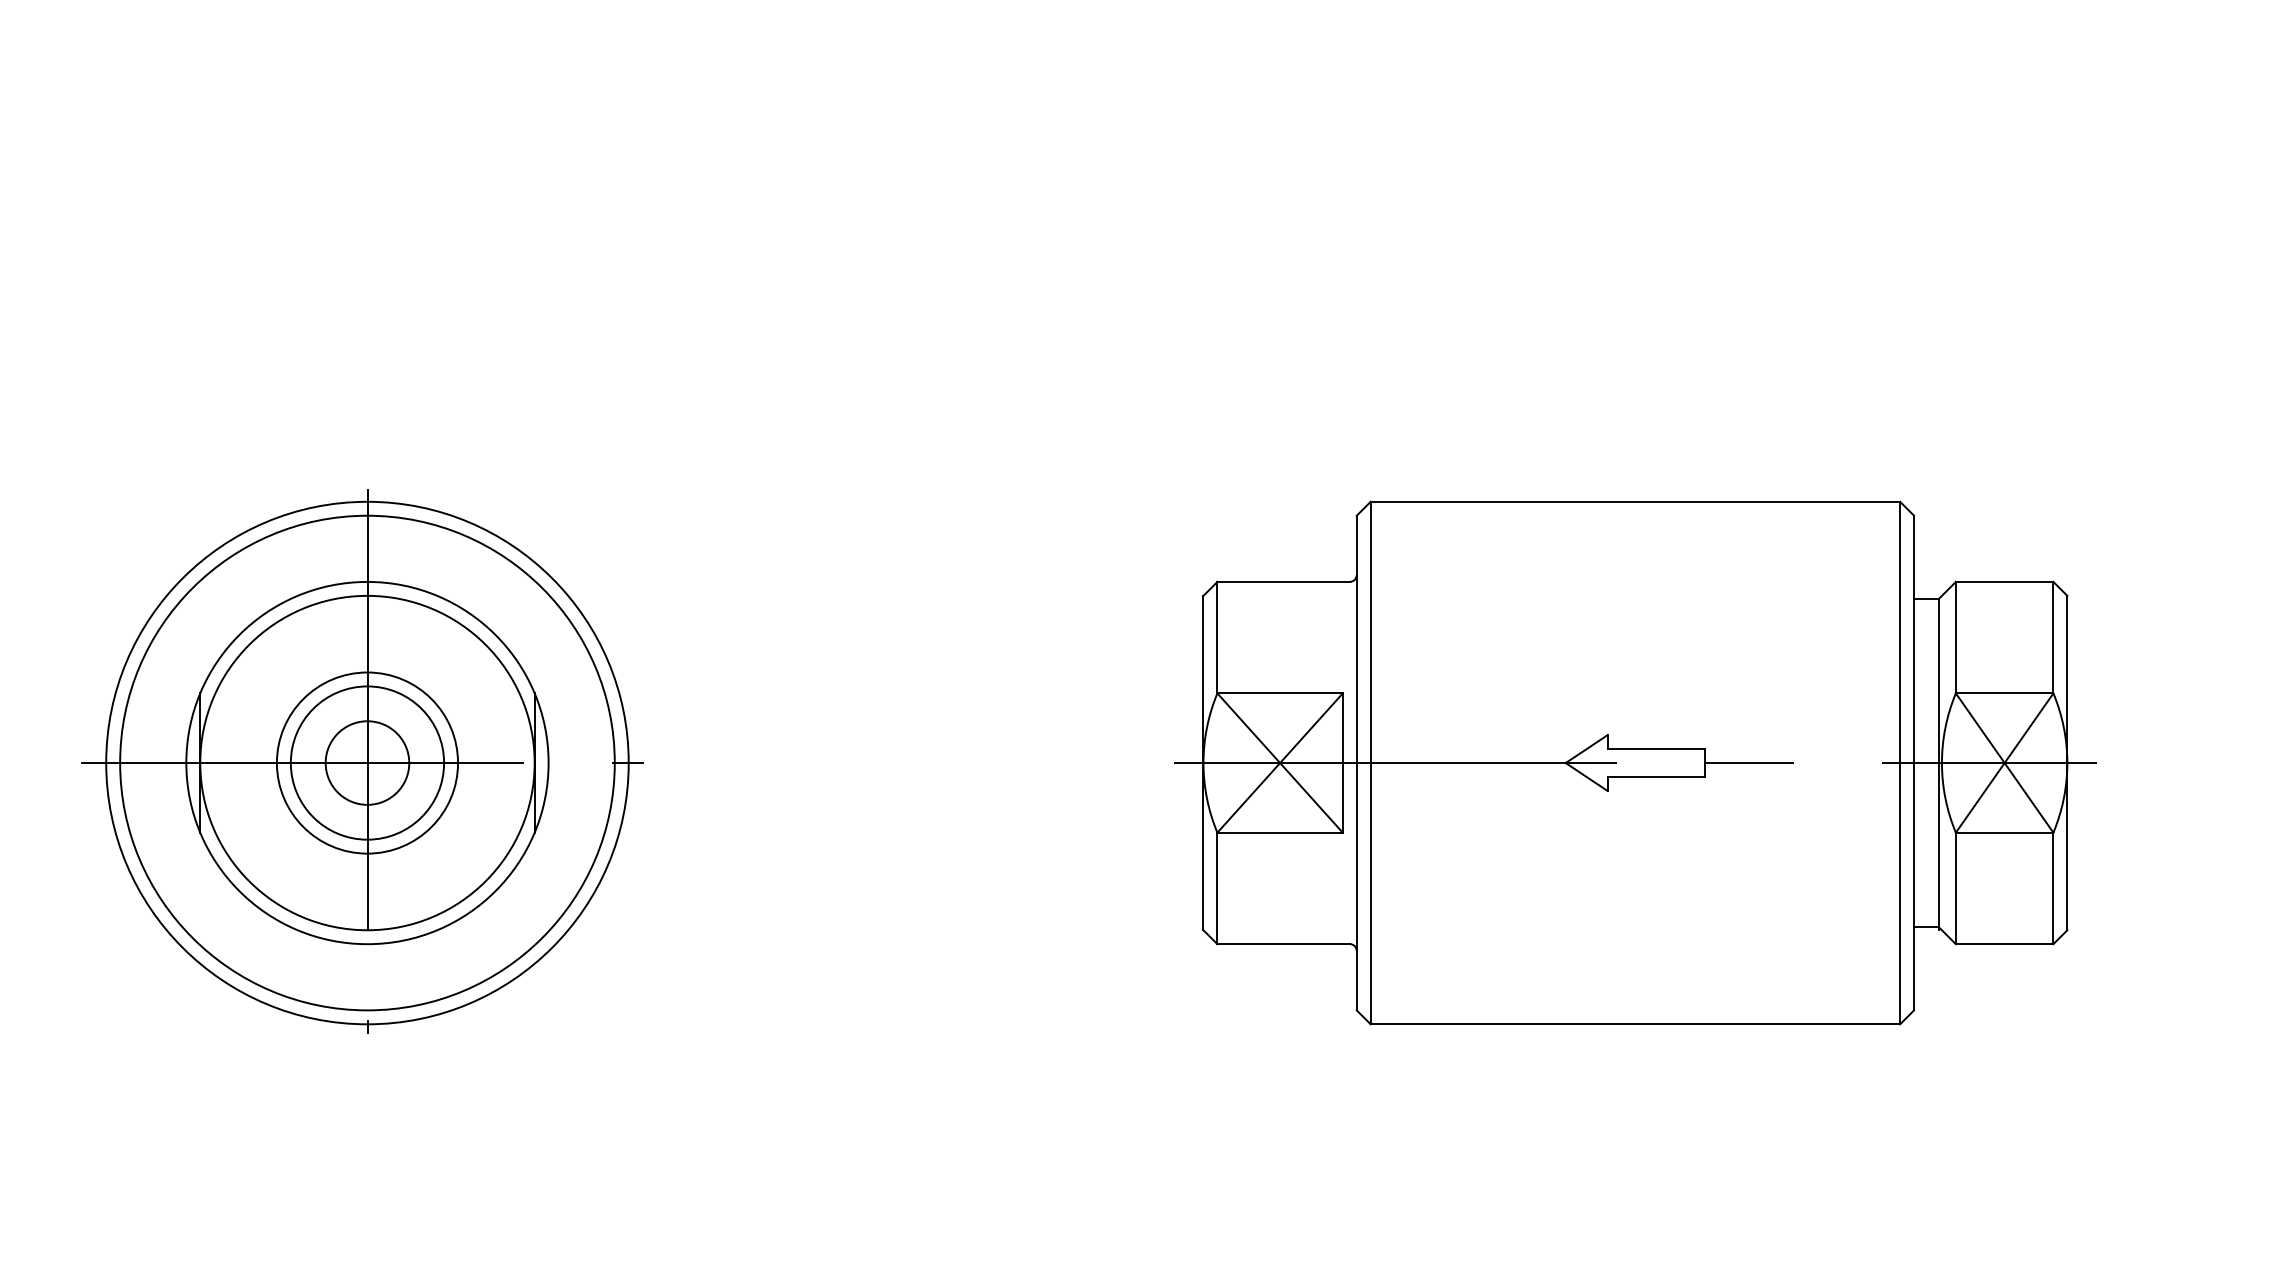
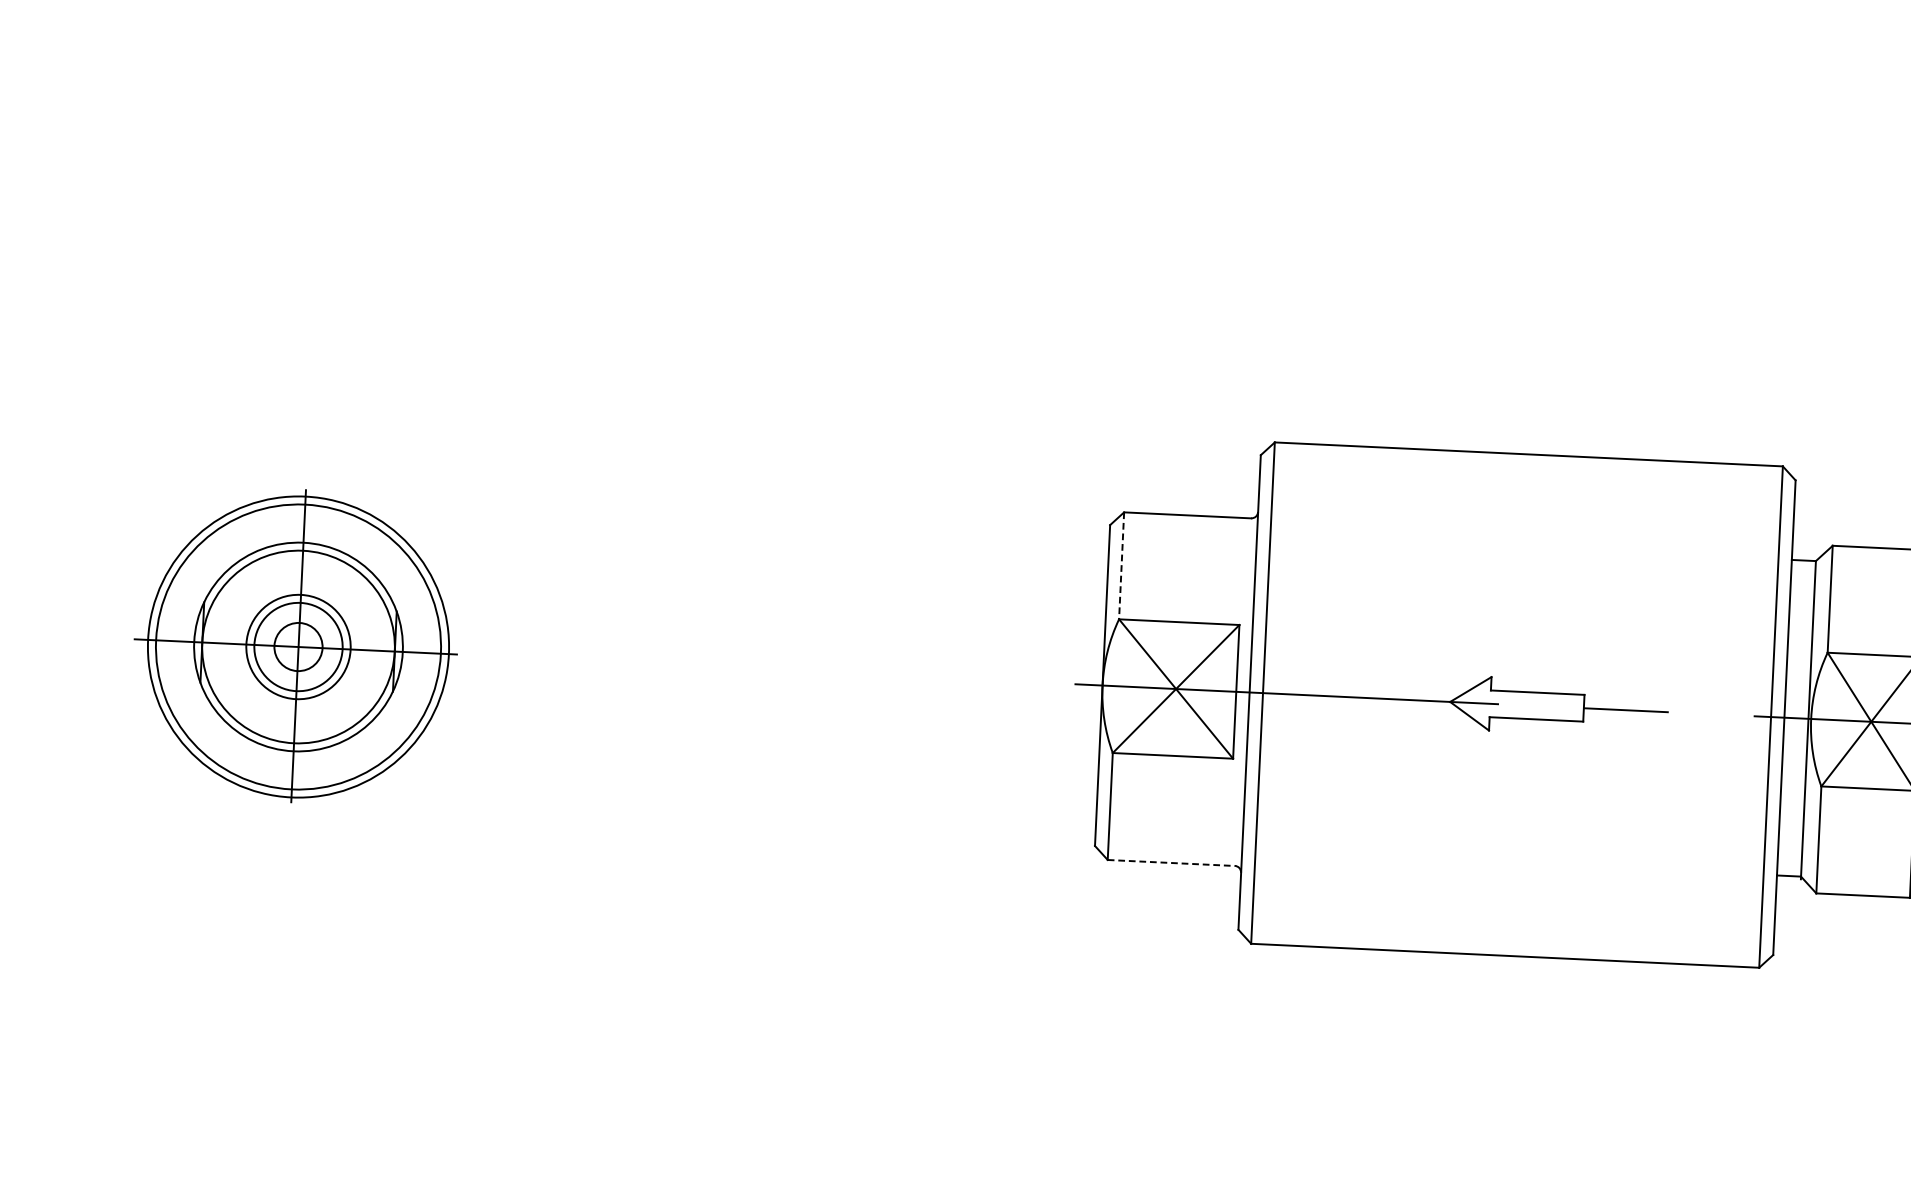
line: (1217, 637) -> (1121, 565), solid -> dashed
part: (362, 761) -> (295, 646), size x0.6
line: (1284, 944) -> (1172, 863), solid -> dashed

